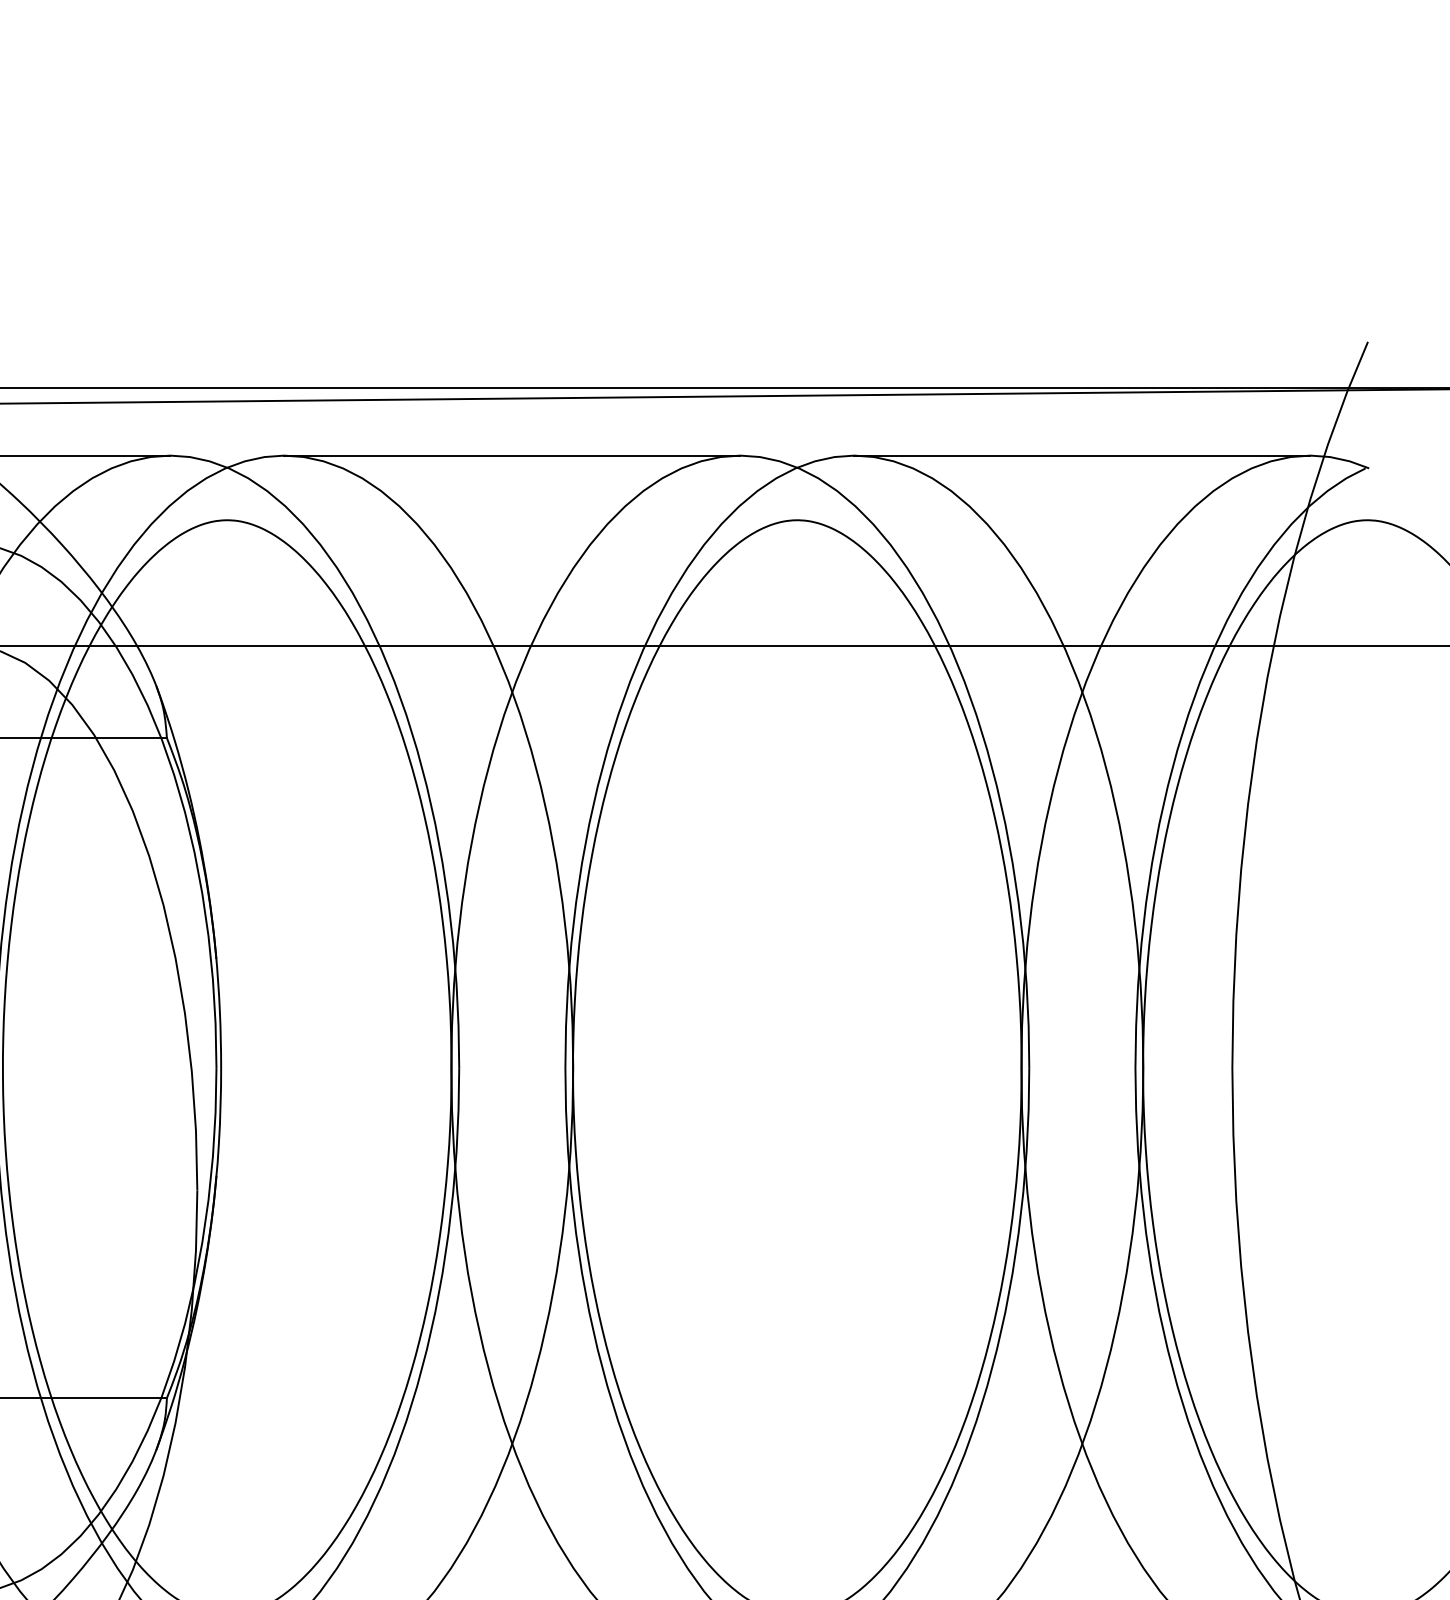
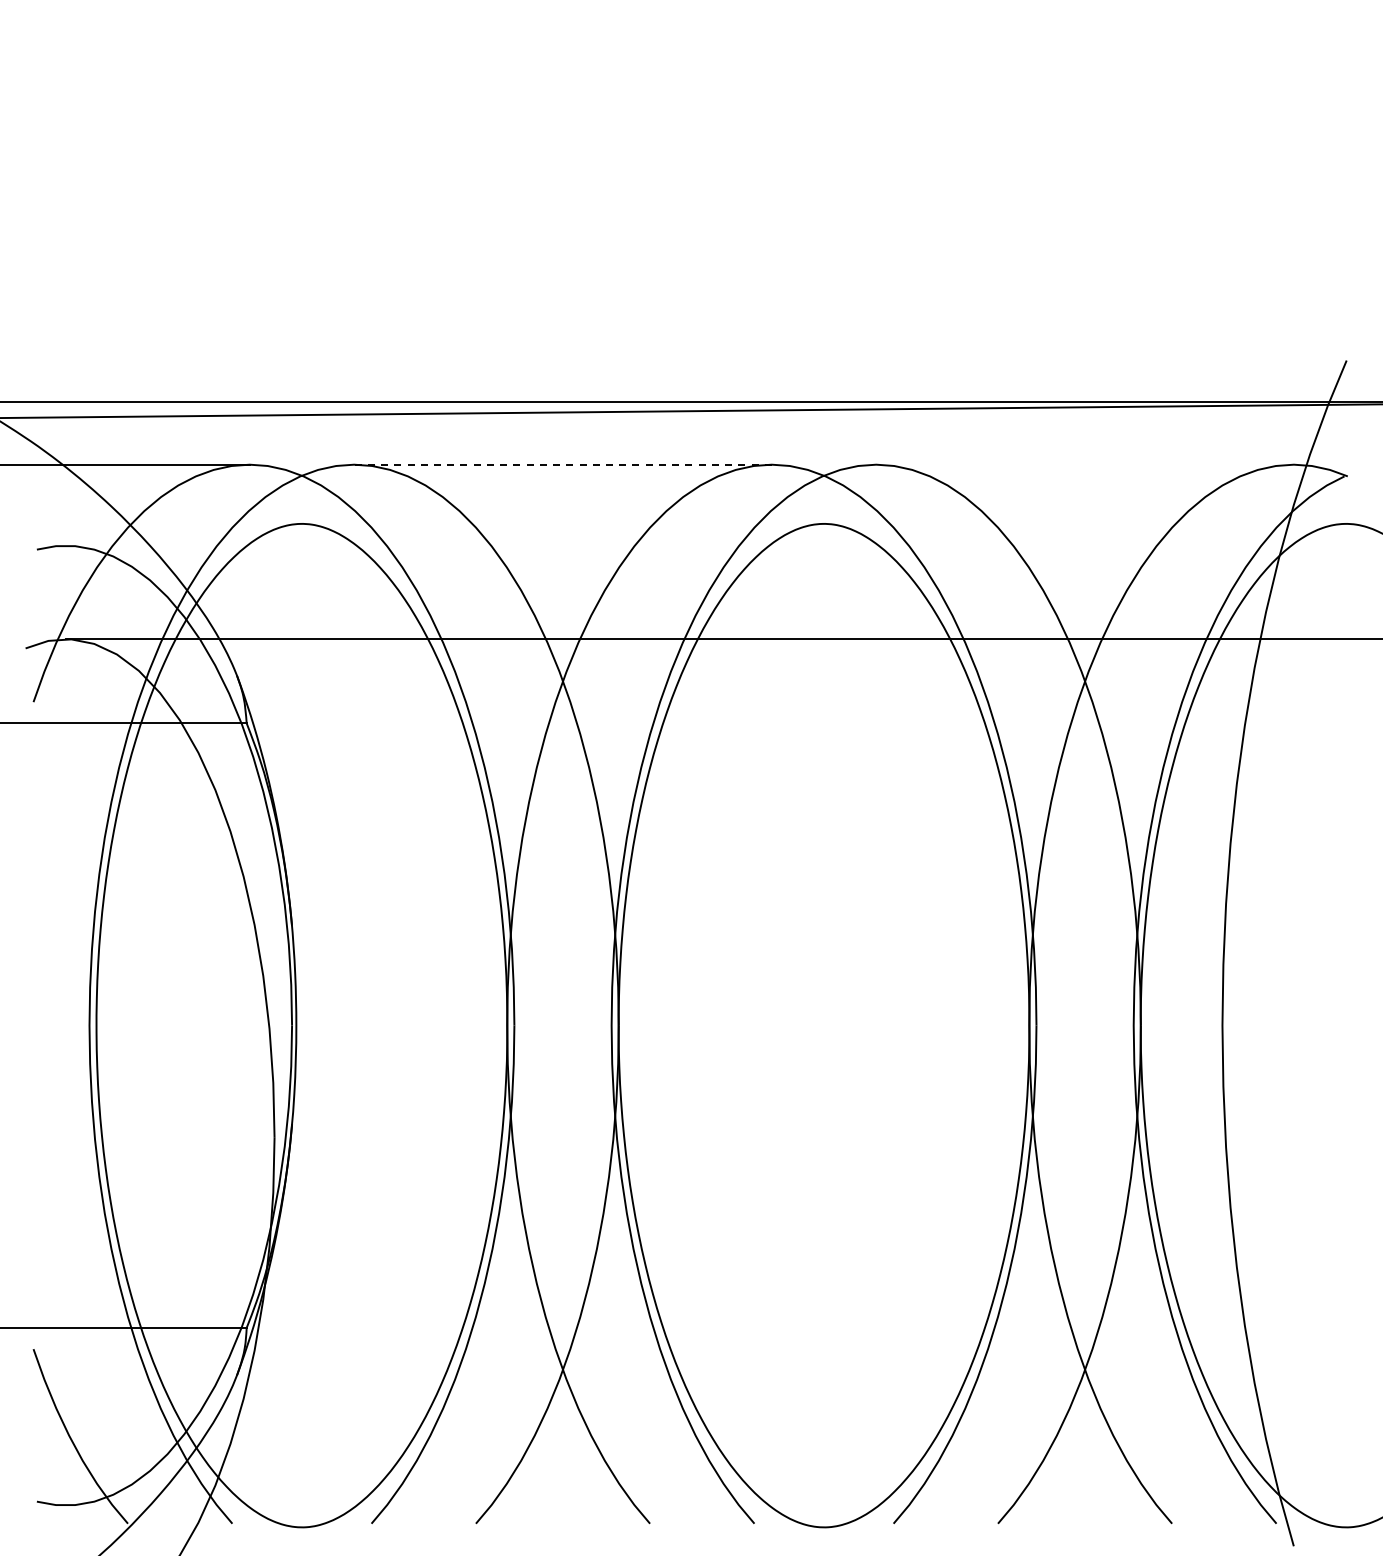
line: (511, 455) -> (562, 464), solid -> dashed
line: (1081, 455) -> (1084, 464), removed

